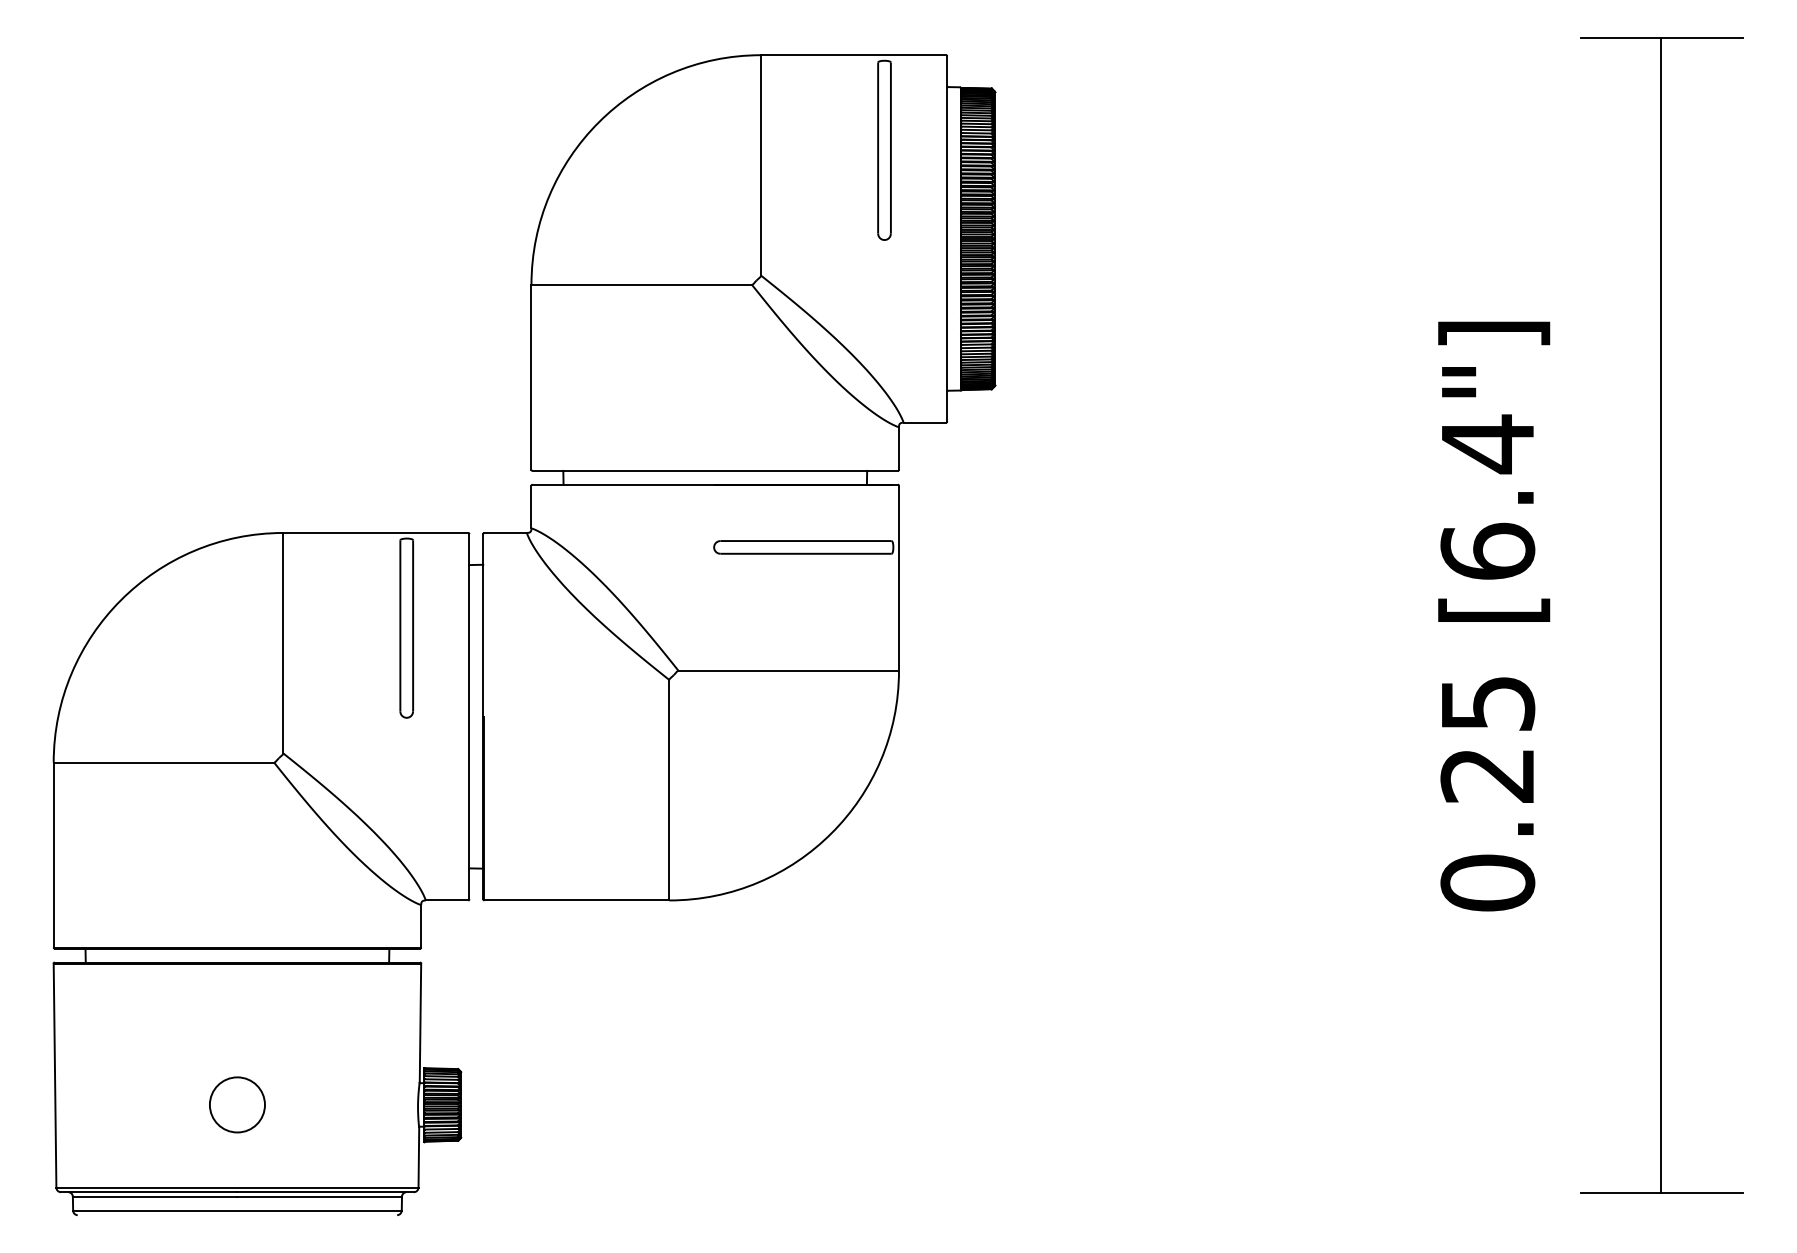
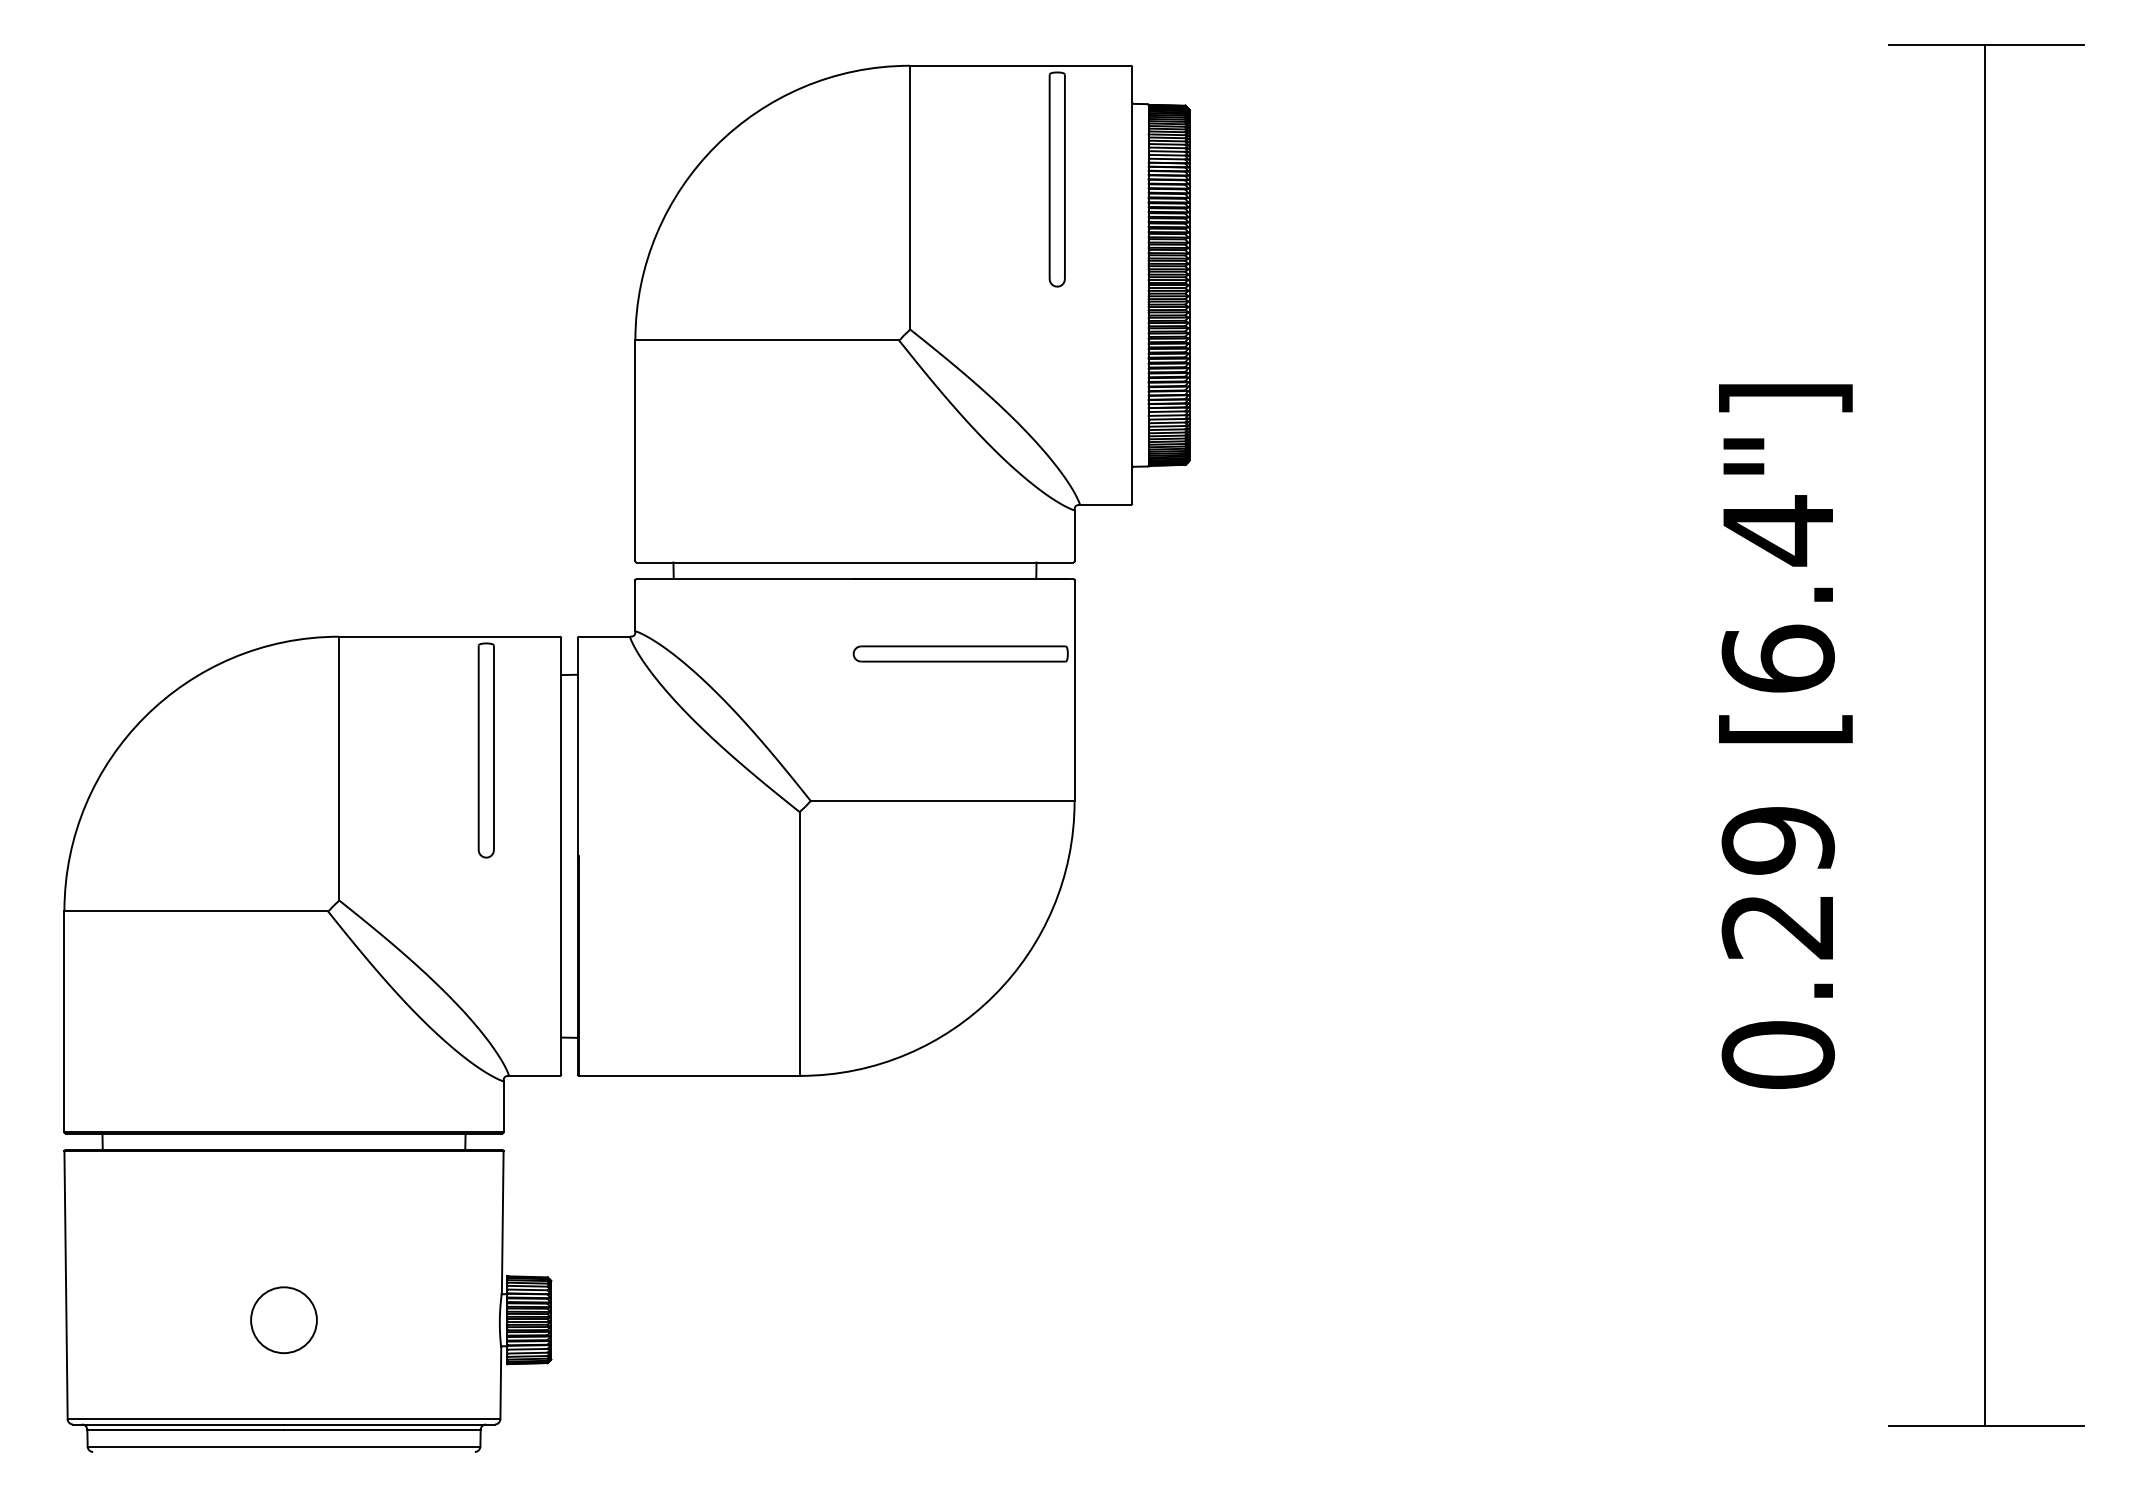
text: (1487, 703) -> (1777, 840), 0.25 -> 0.29

